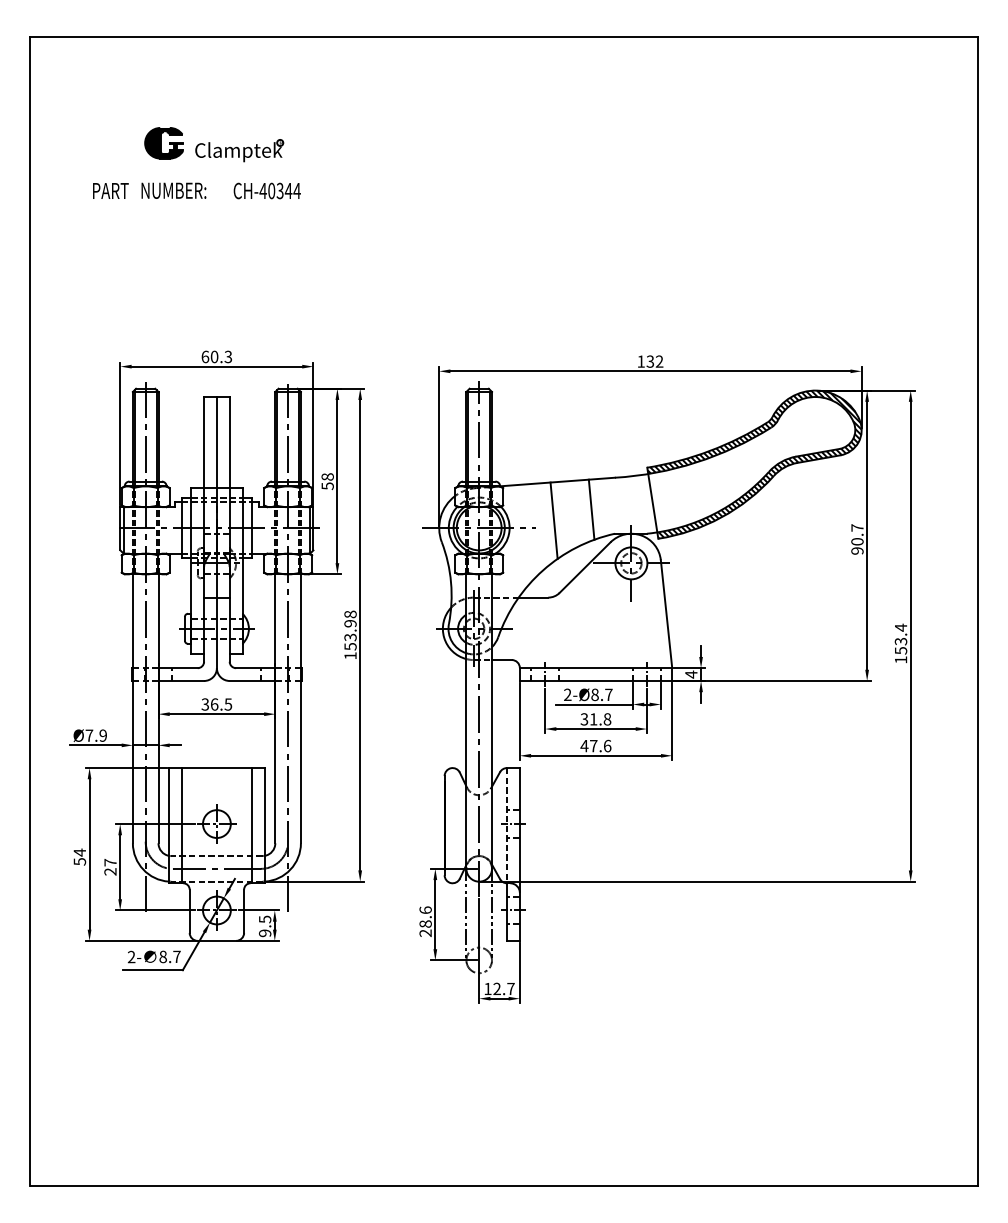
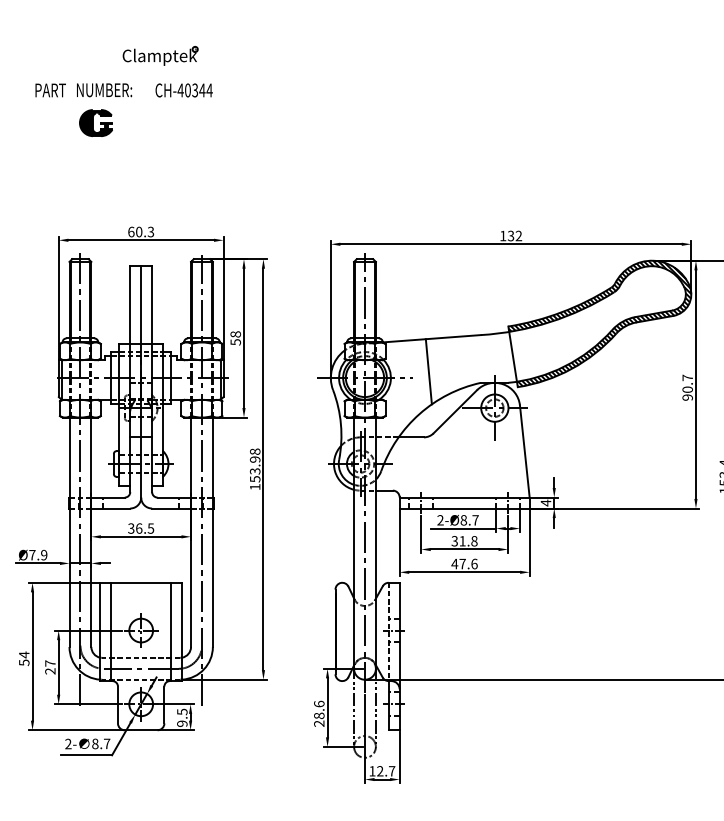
part: (163, 143) -> (95, 123), moved
line: (591, 509) -> (460, 362), removed

